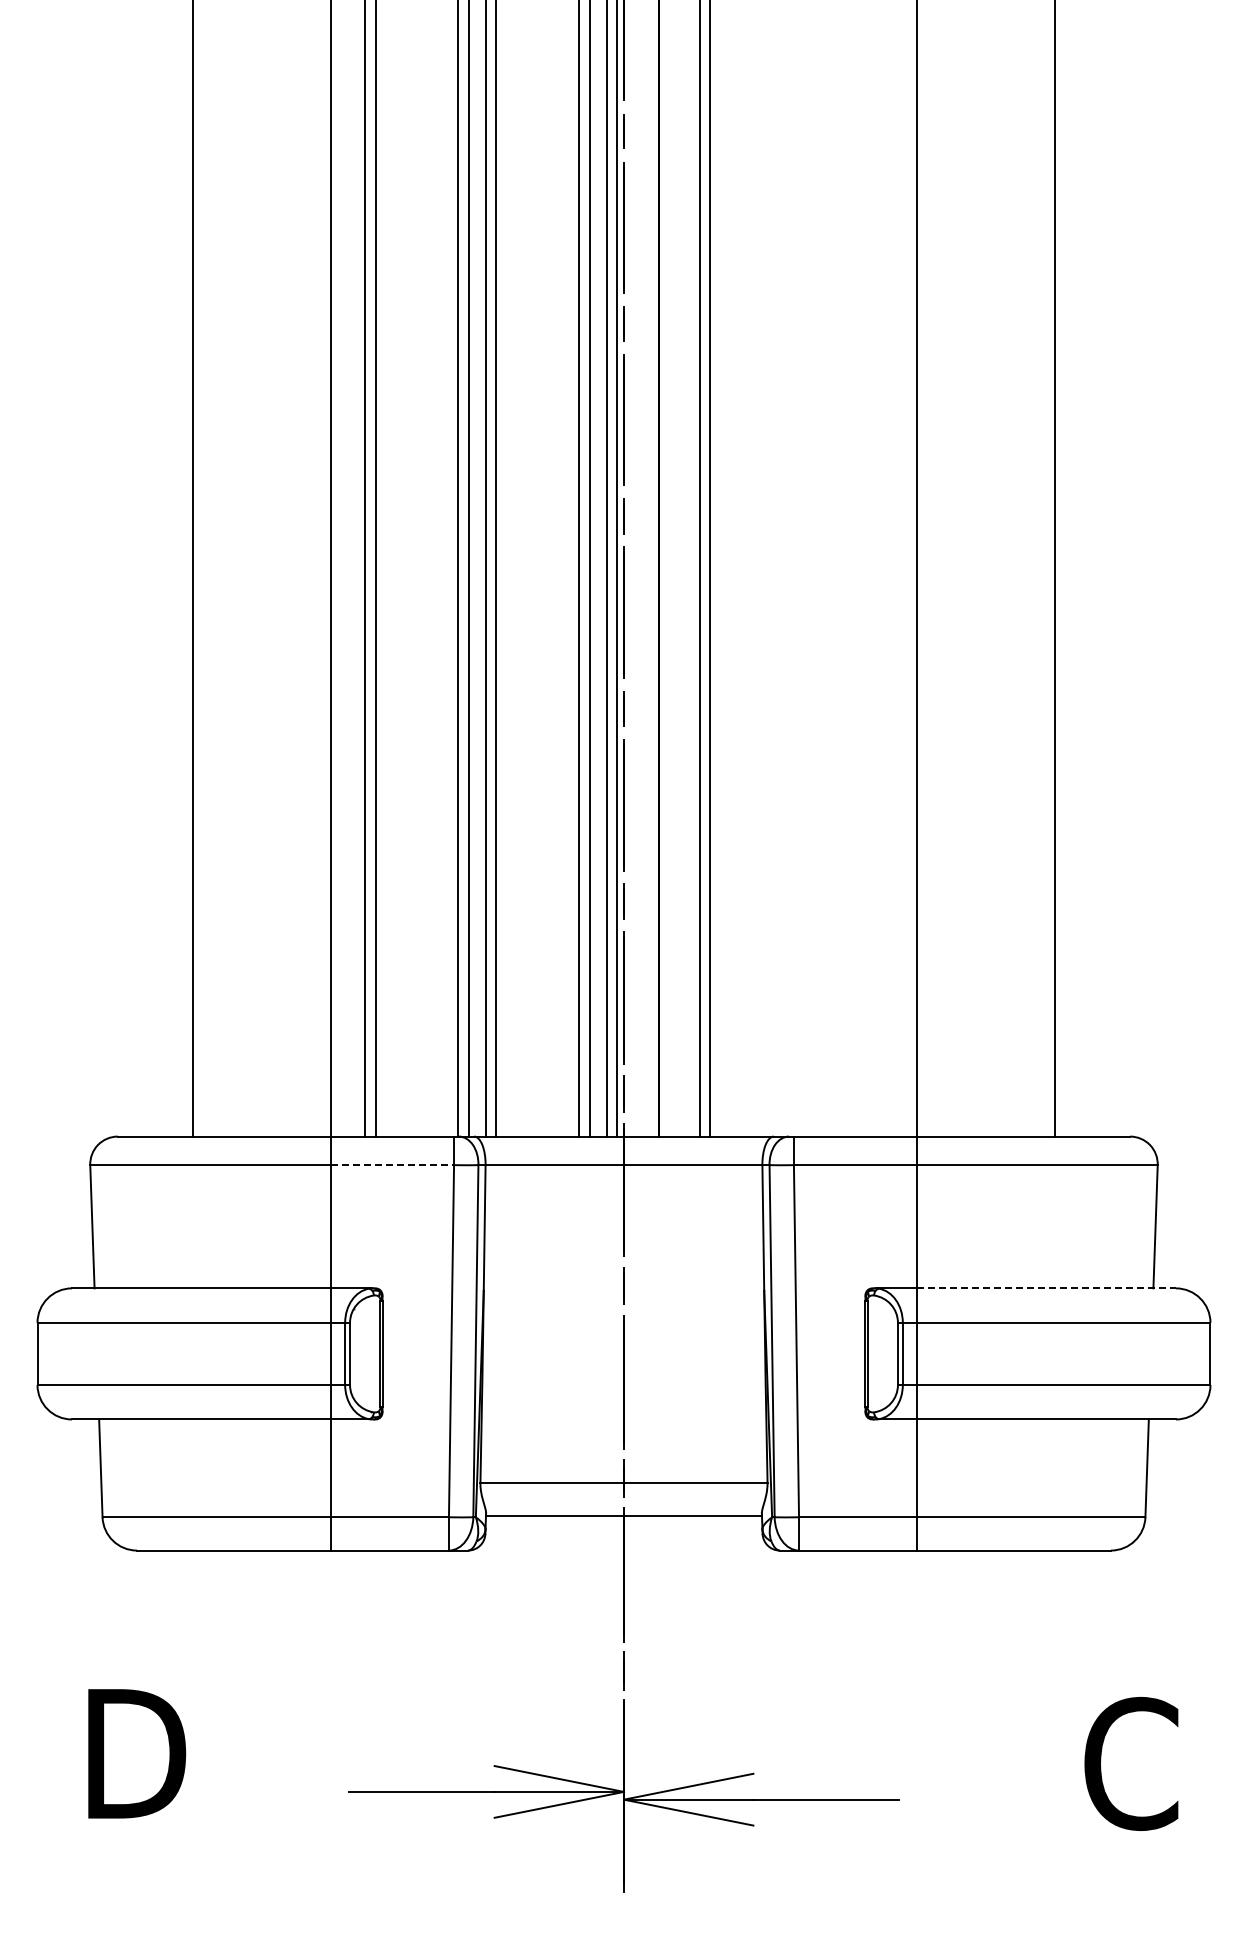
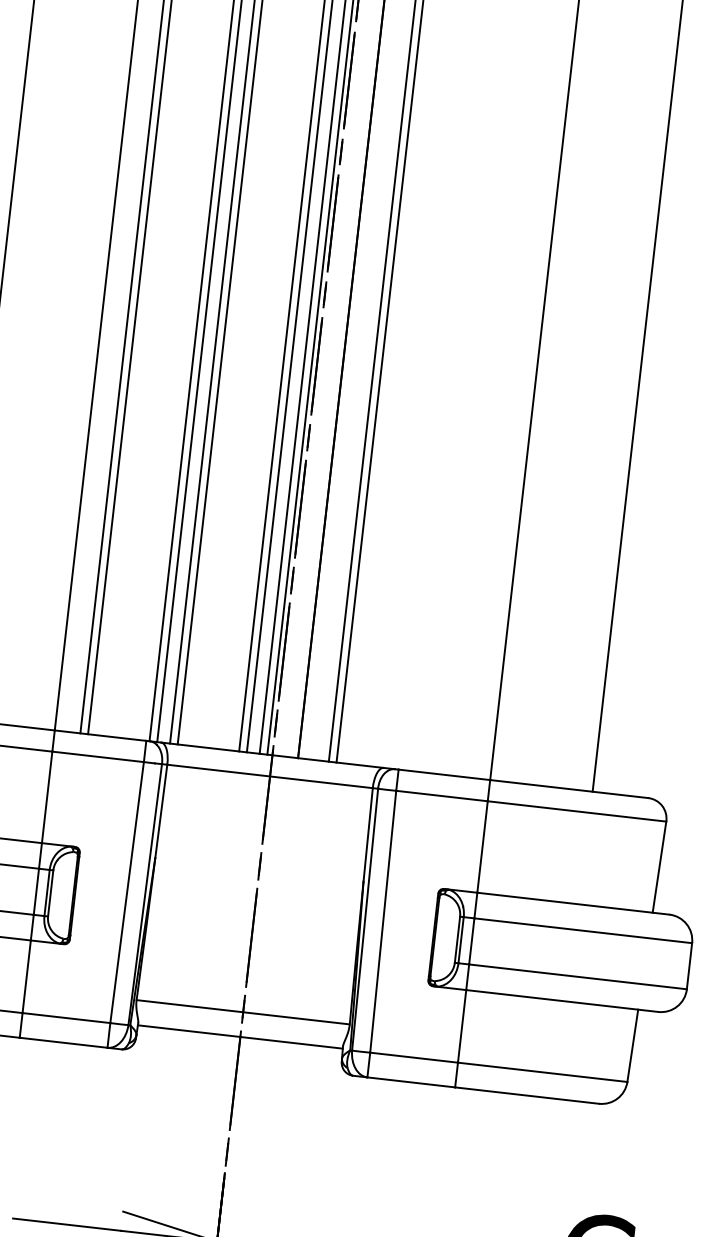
line: (392, 1165) -> (98, 757), dashed -> solid
line: (1047, 1288) -> (574, 903), dashed -> solid

